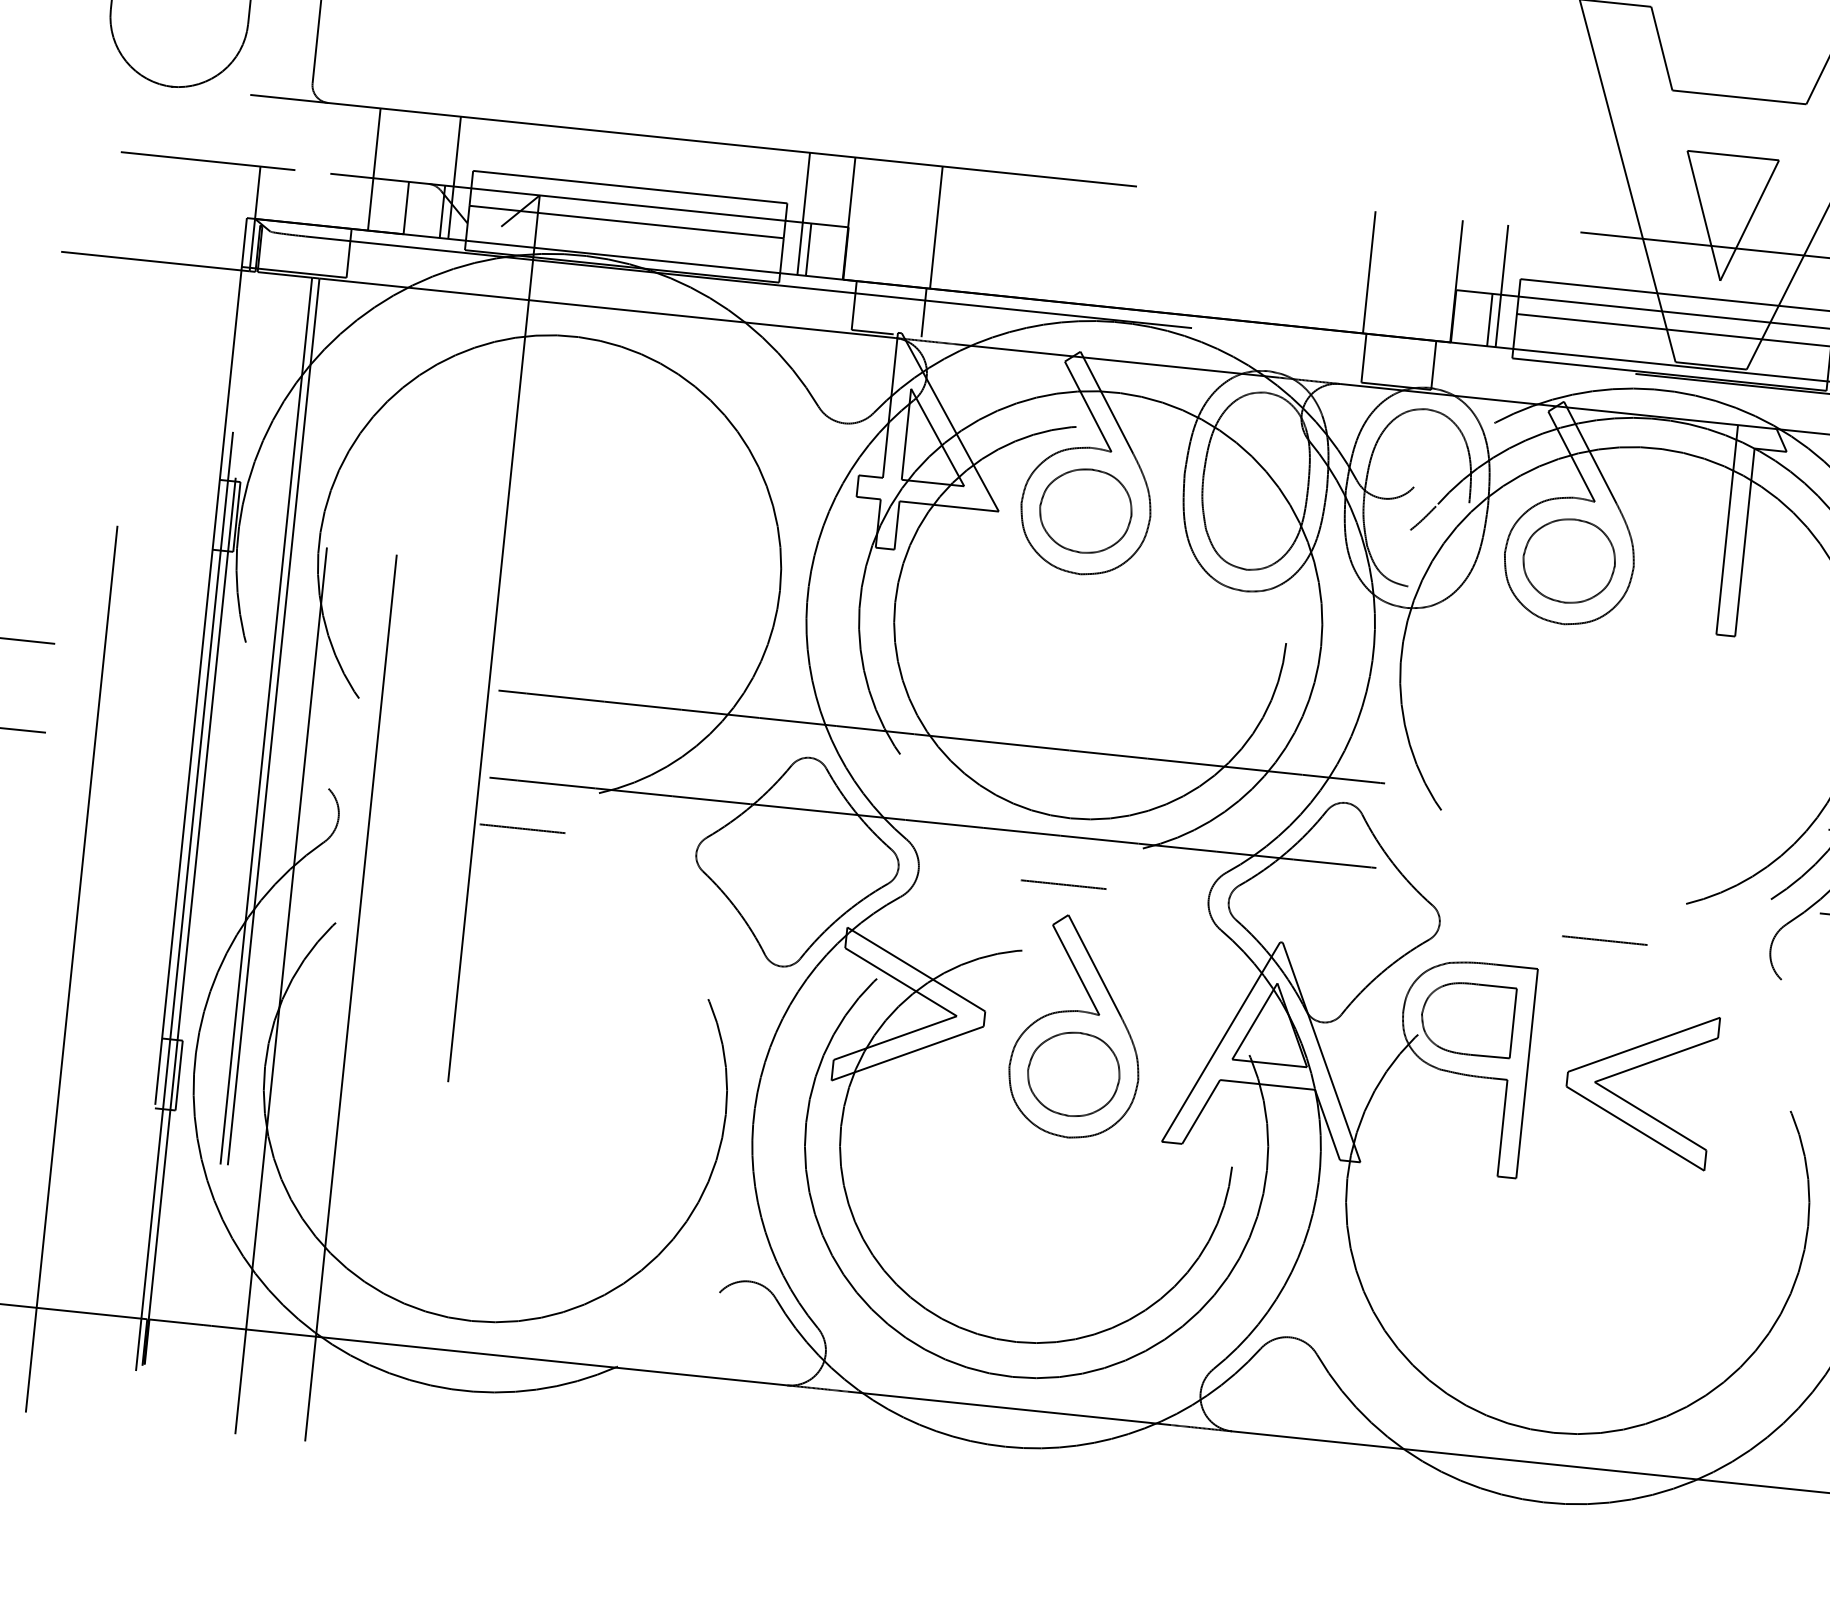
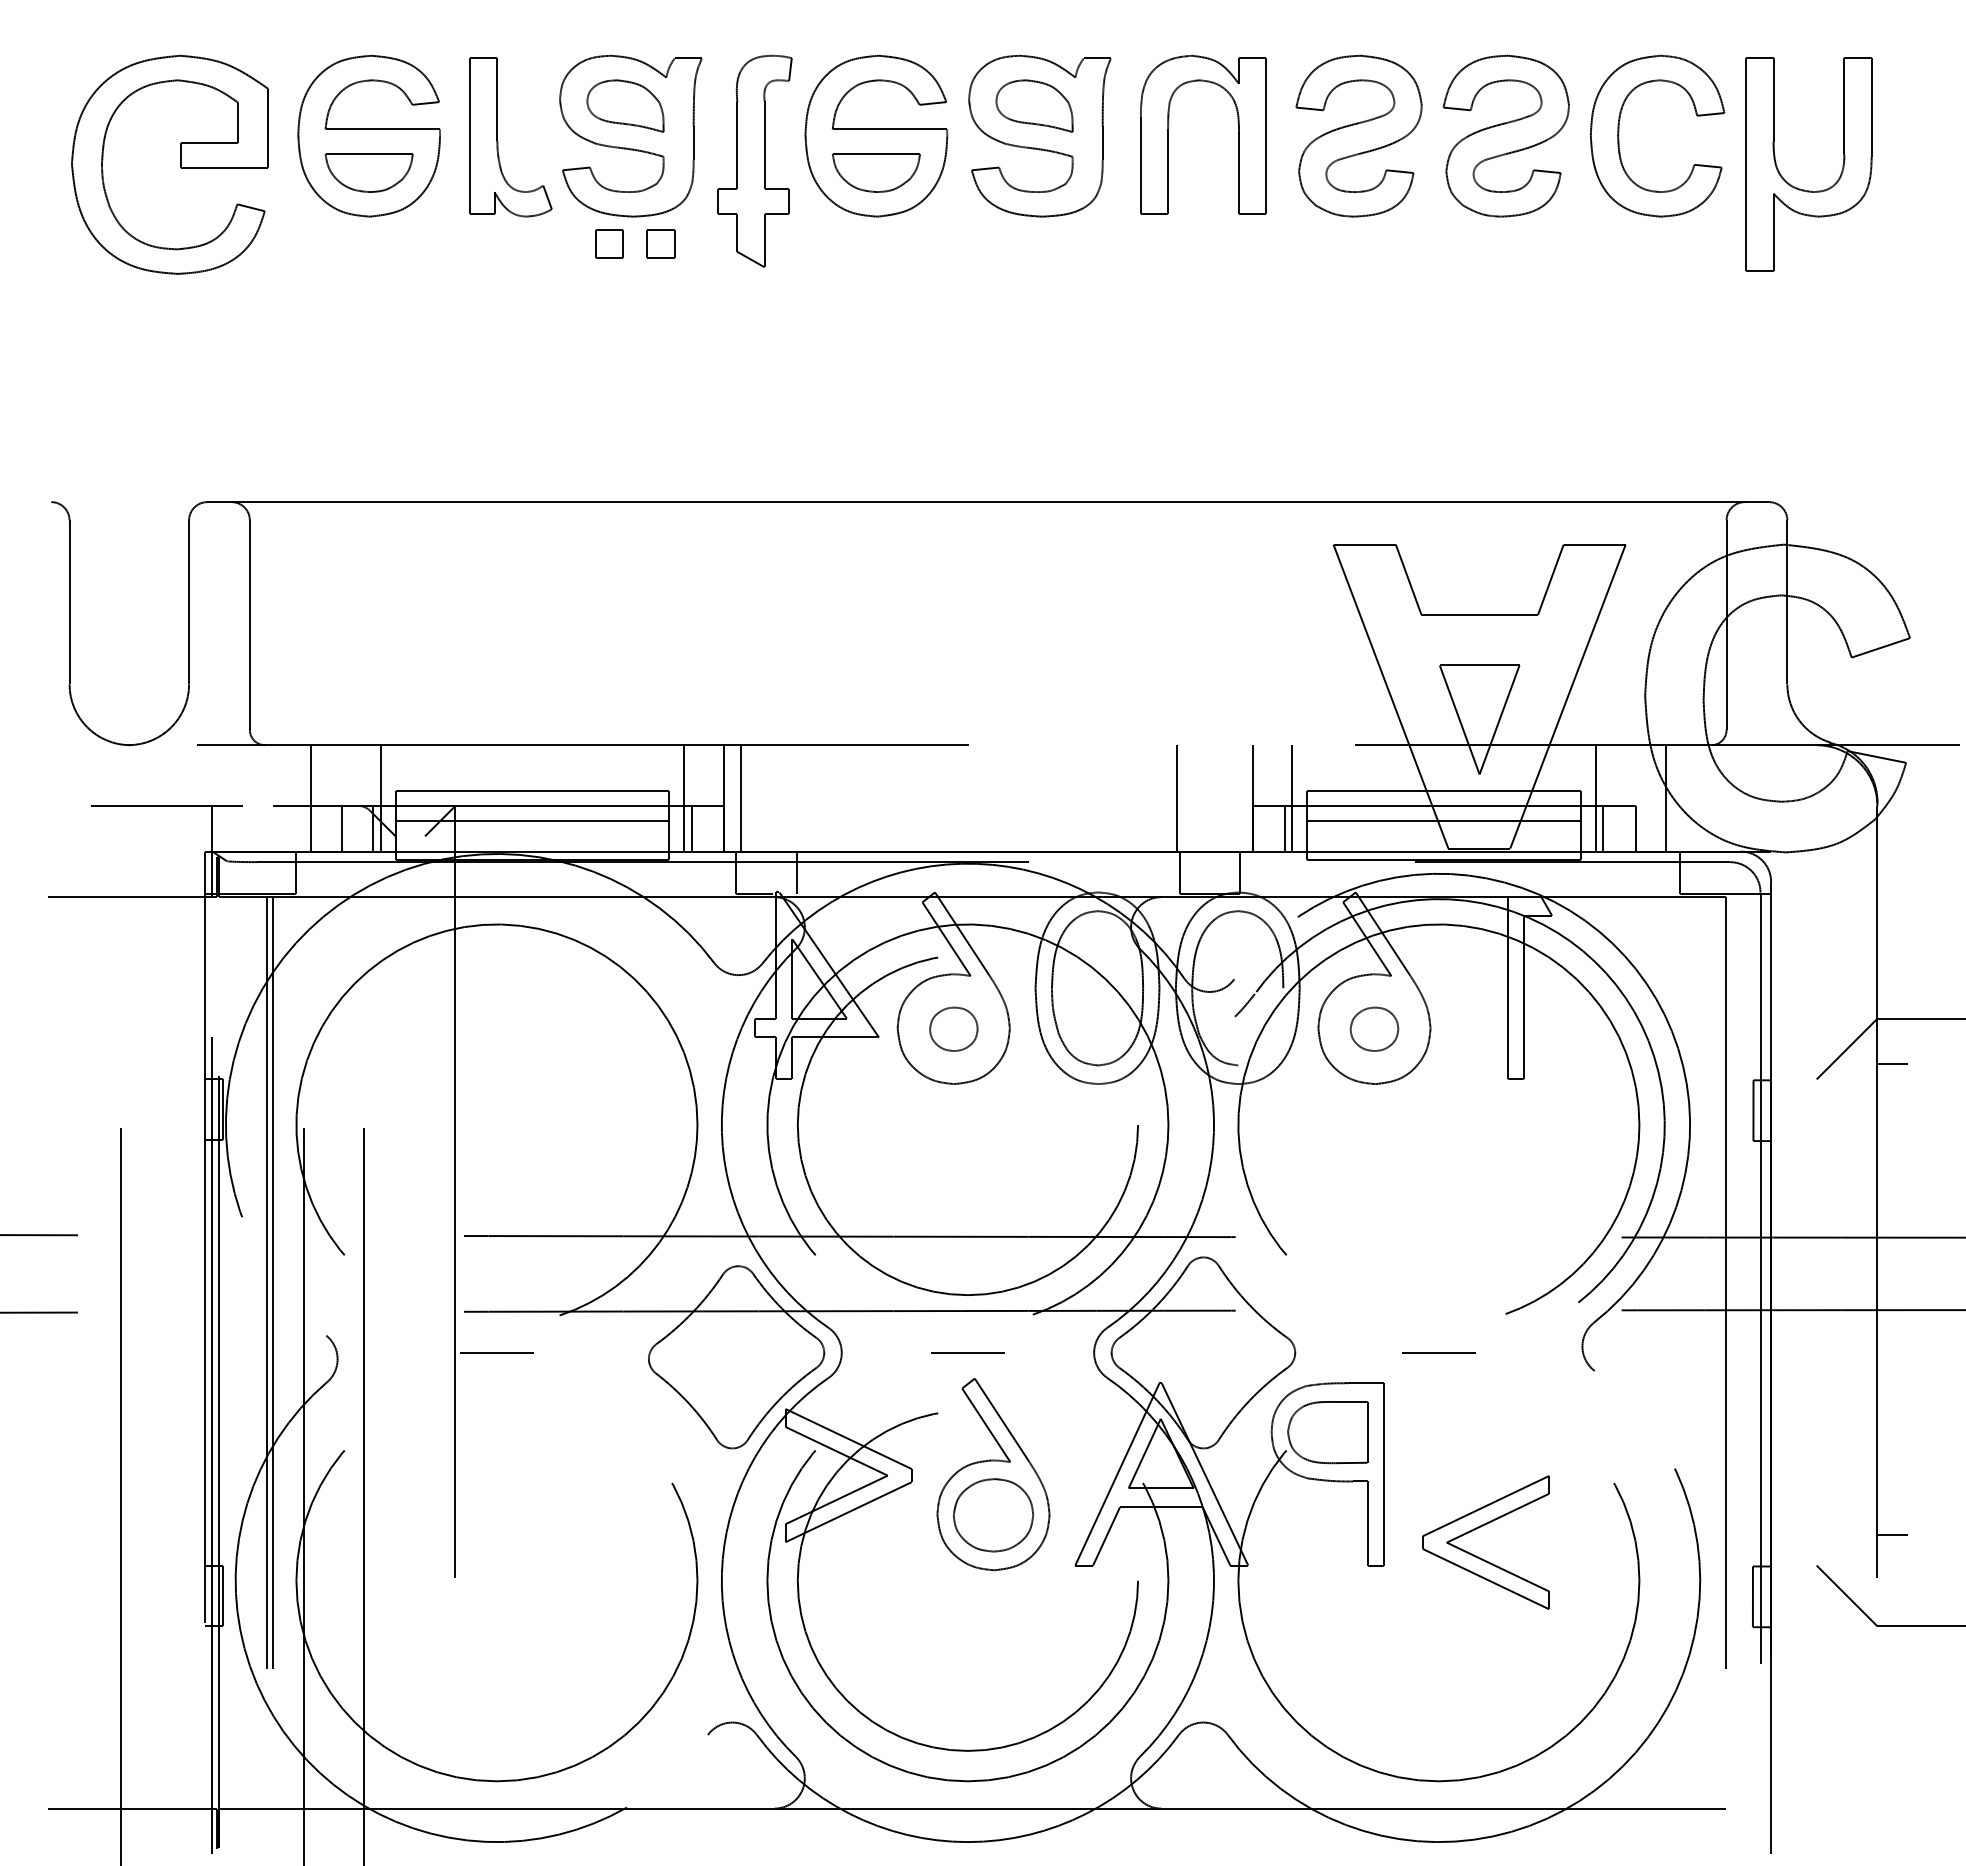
line: (935, 227) -> (740, 798), moved
part: (1085, 511) -> (953, 1029), size x0.6
part: (1569, 561) -> (1374, 1029), size x0.6
part: (1633, 1069) -> (1479, 1528), moved

